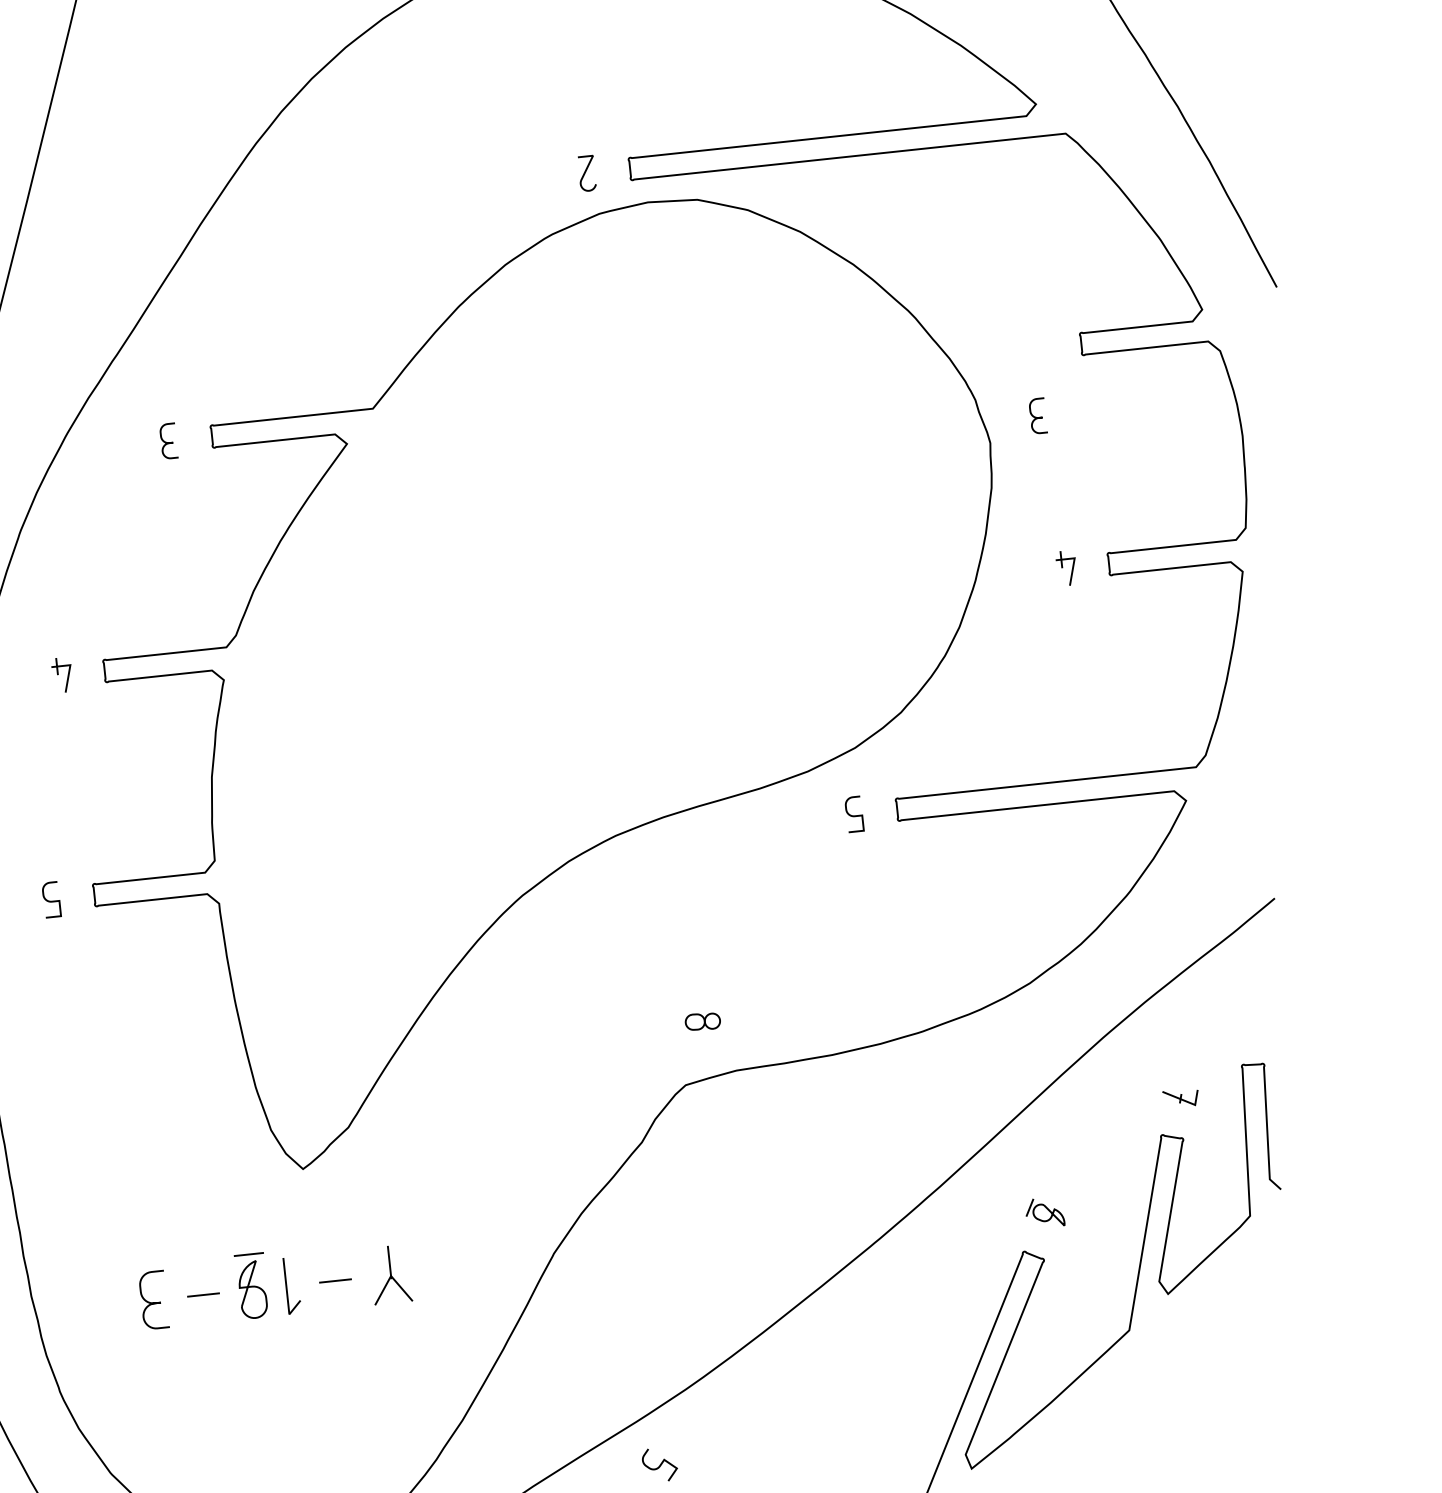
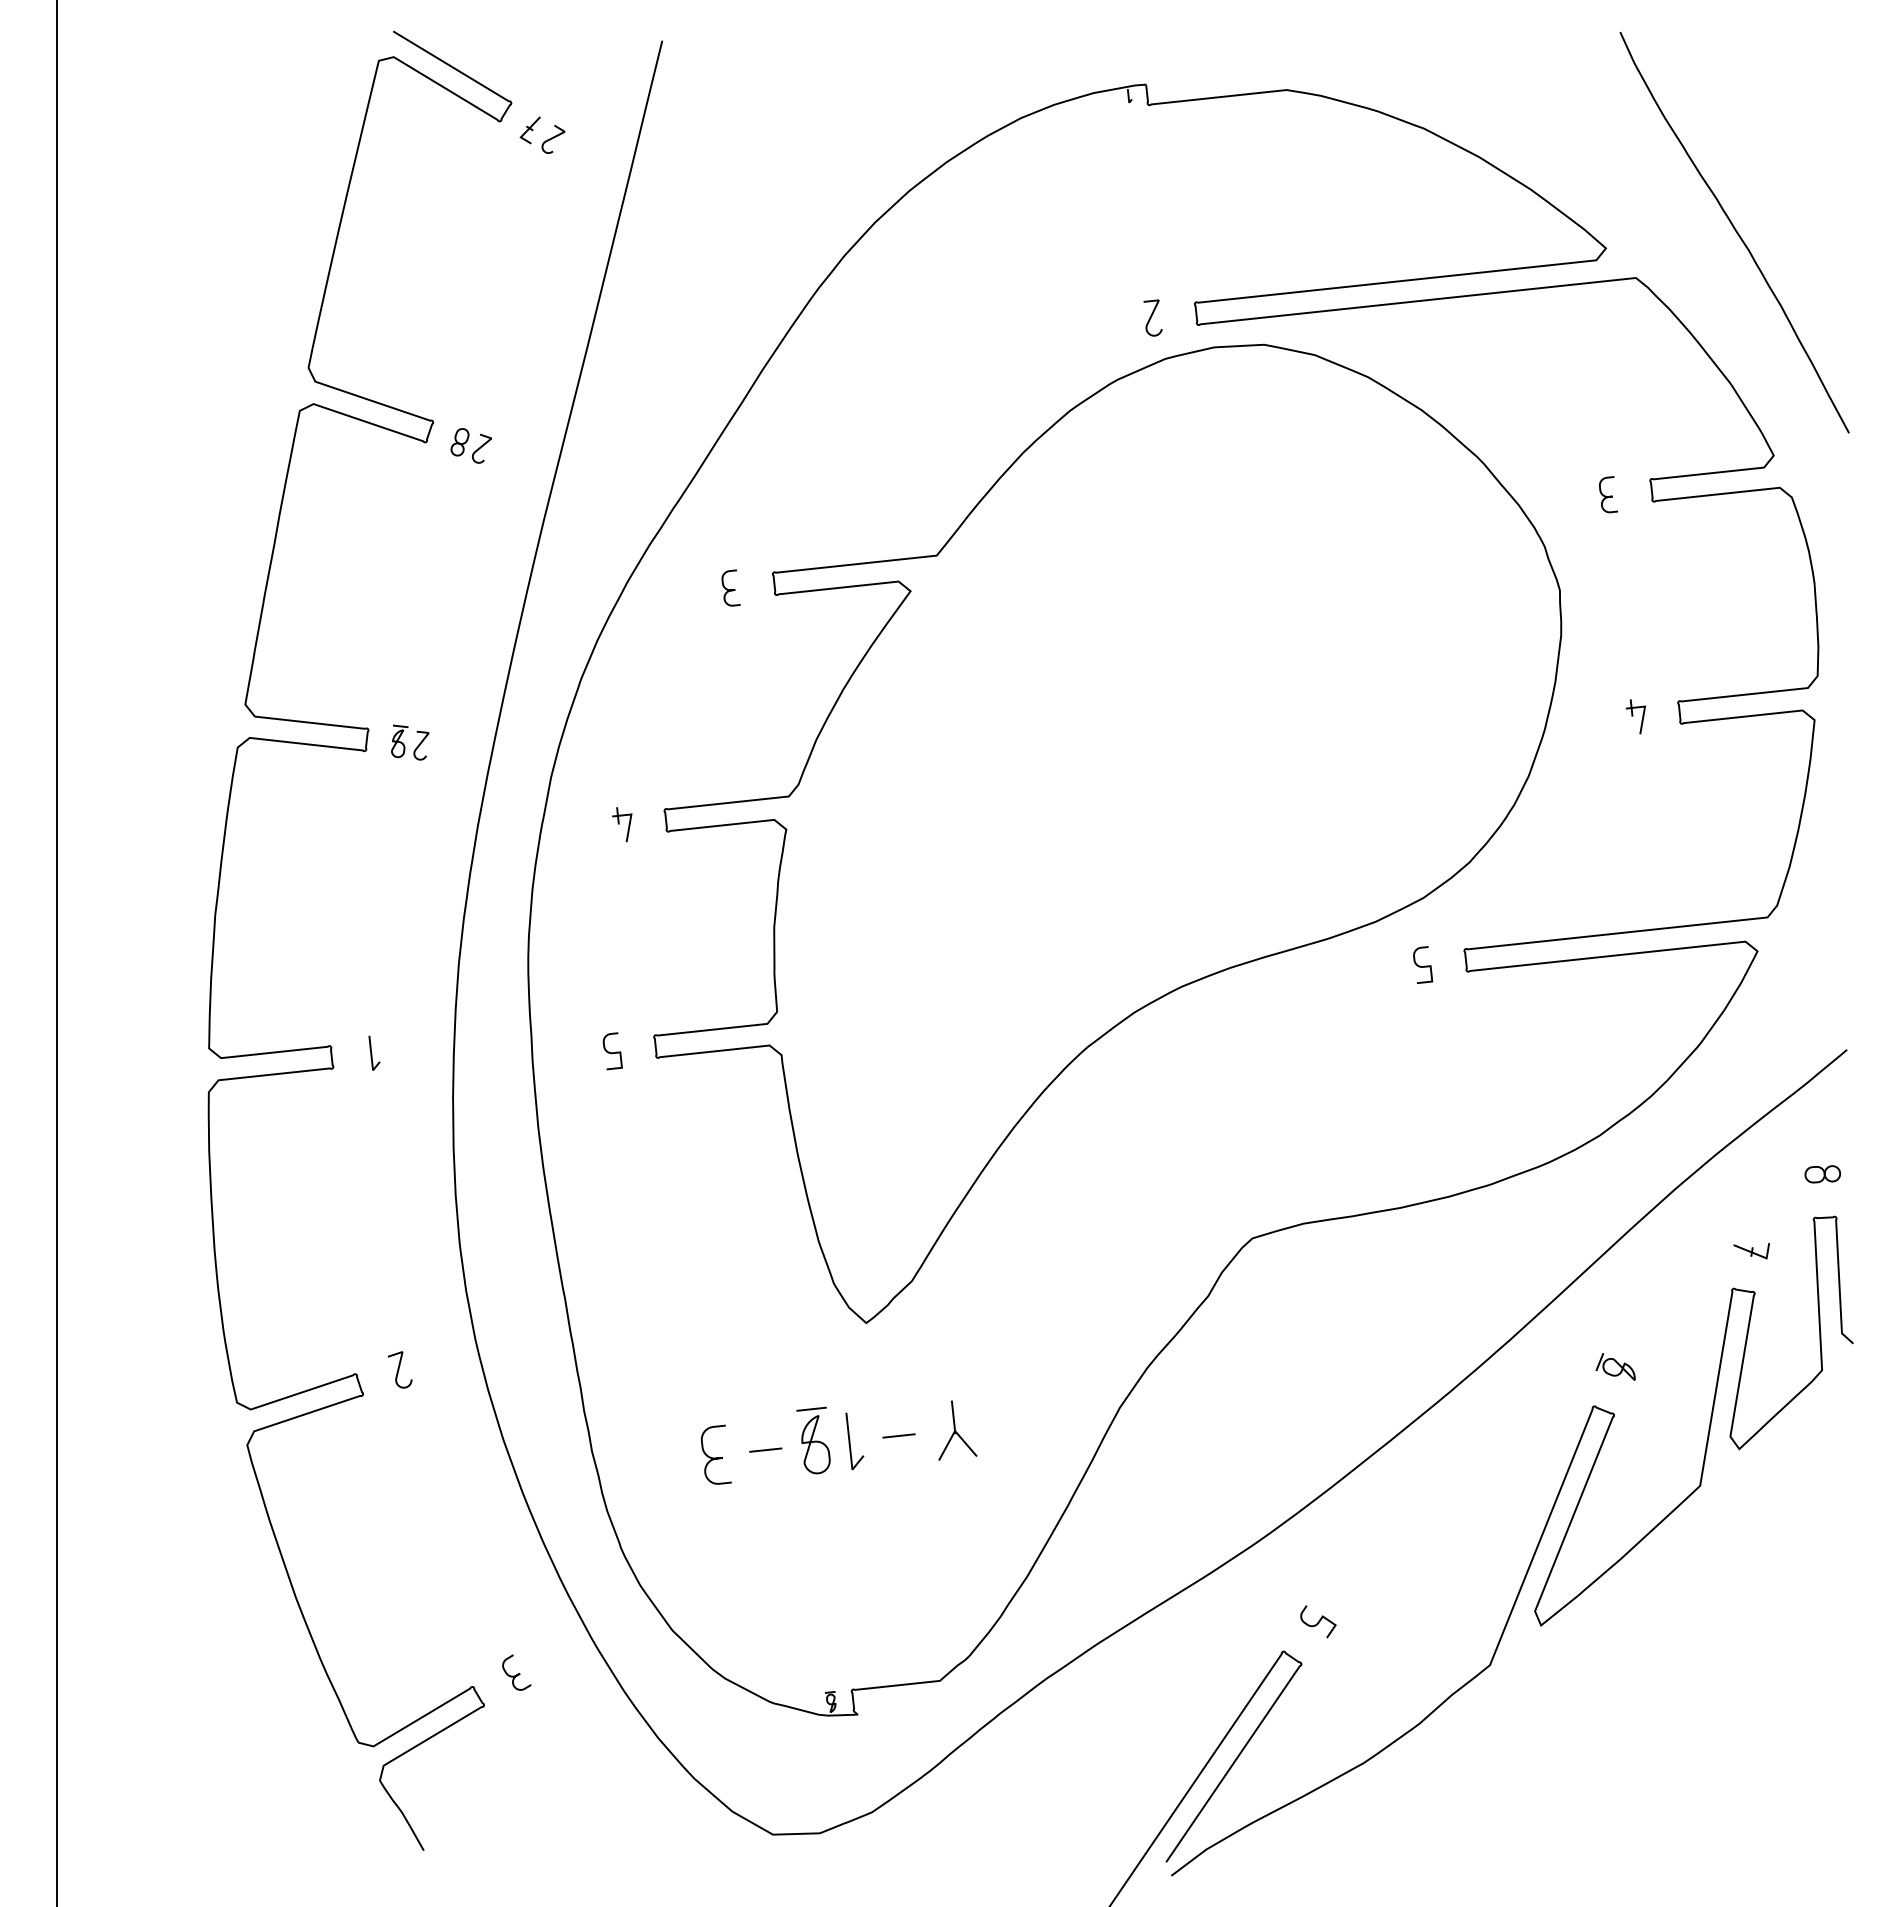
curve: (1039, 416) -> (1609, 495), moved
part: (702, 1021) -> (1822, 1174), moved
curve: (660, 1464) -> (1318, 1621), moved

